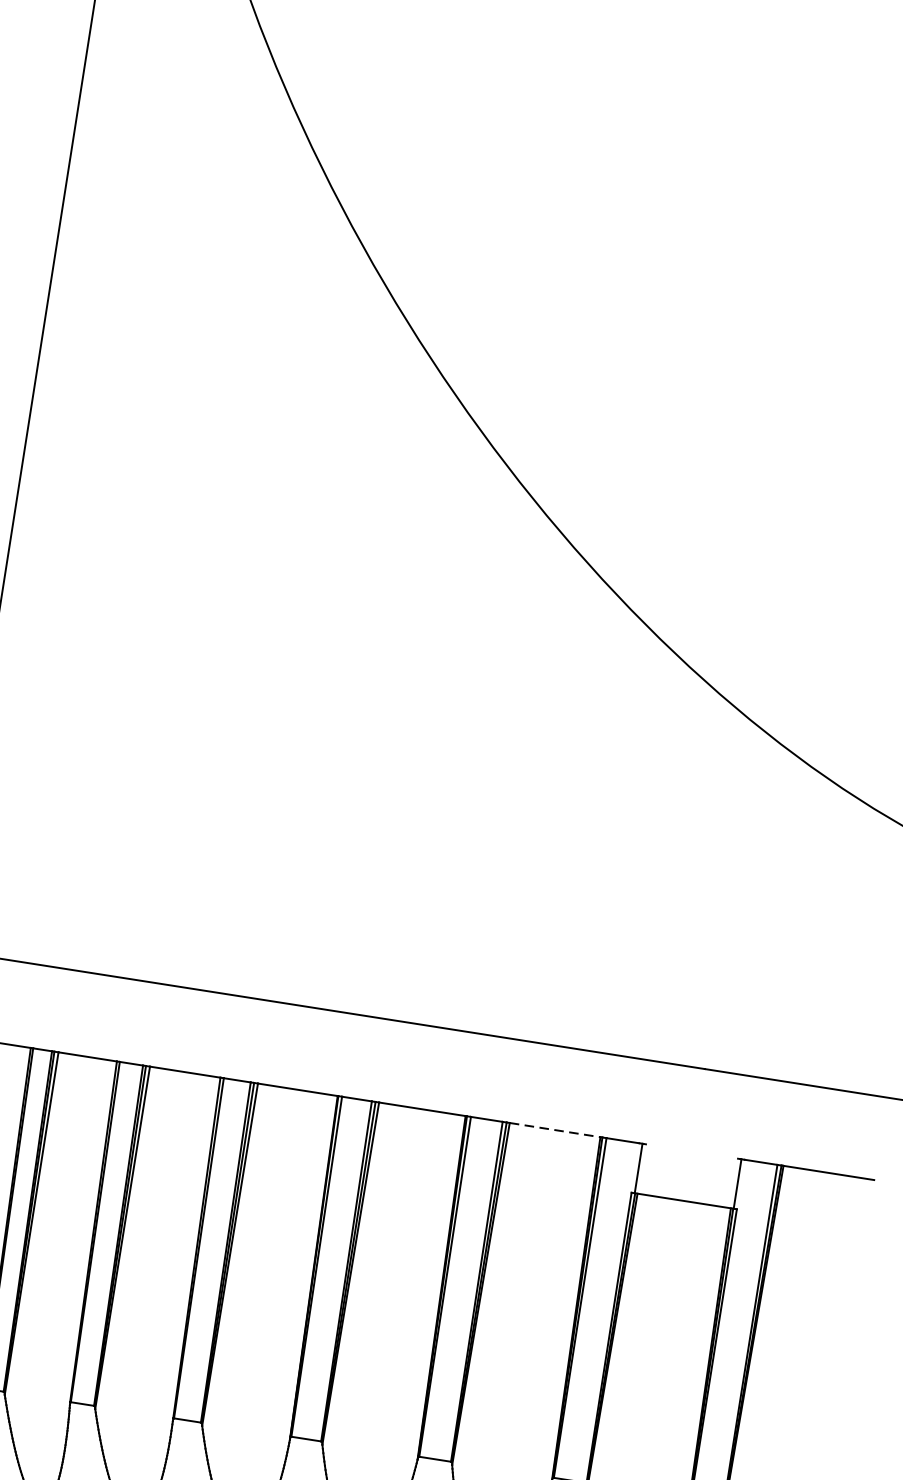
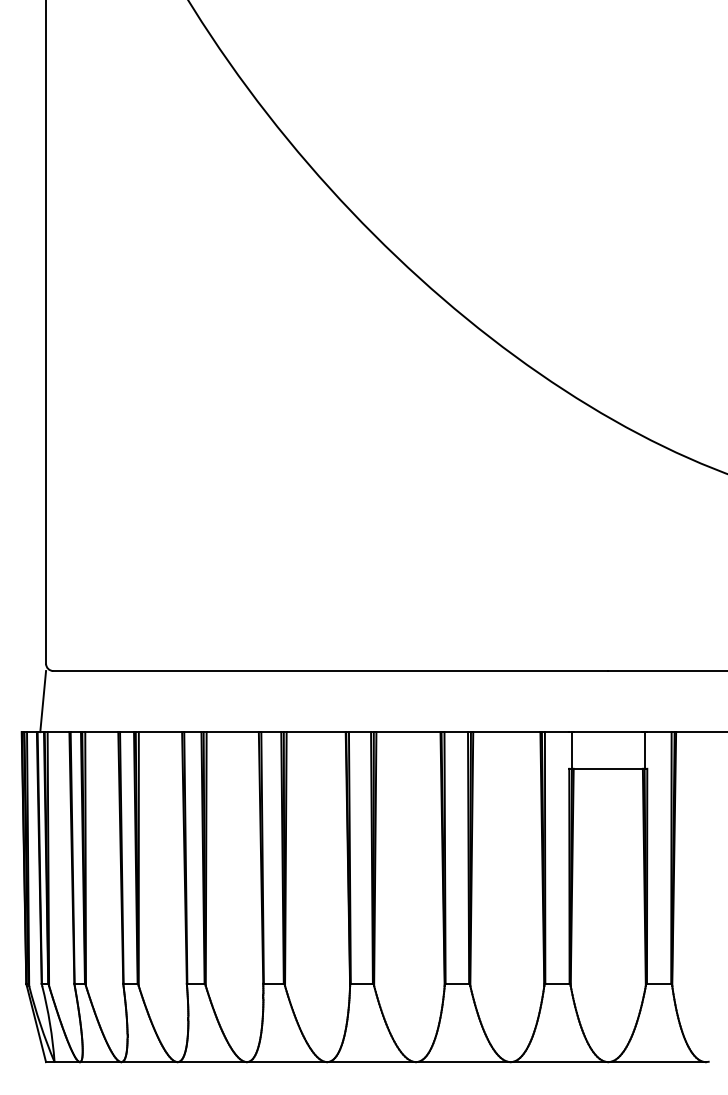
line: (554, 1130) -> (506, 732), dashed -> solid
line: (692, 1152) -> (608, 732), added

